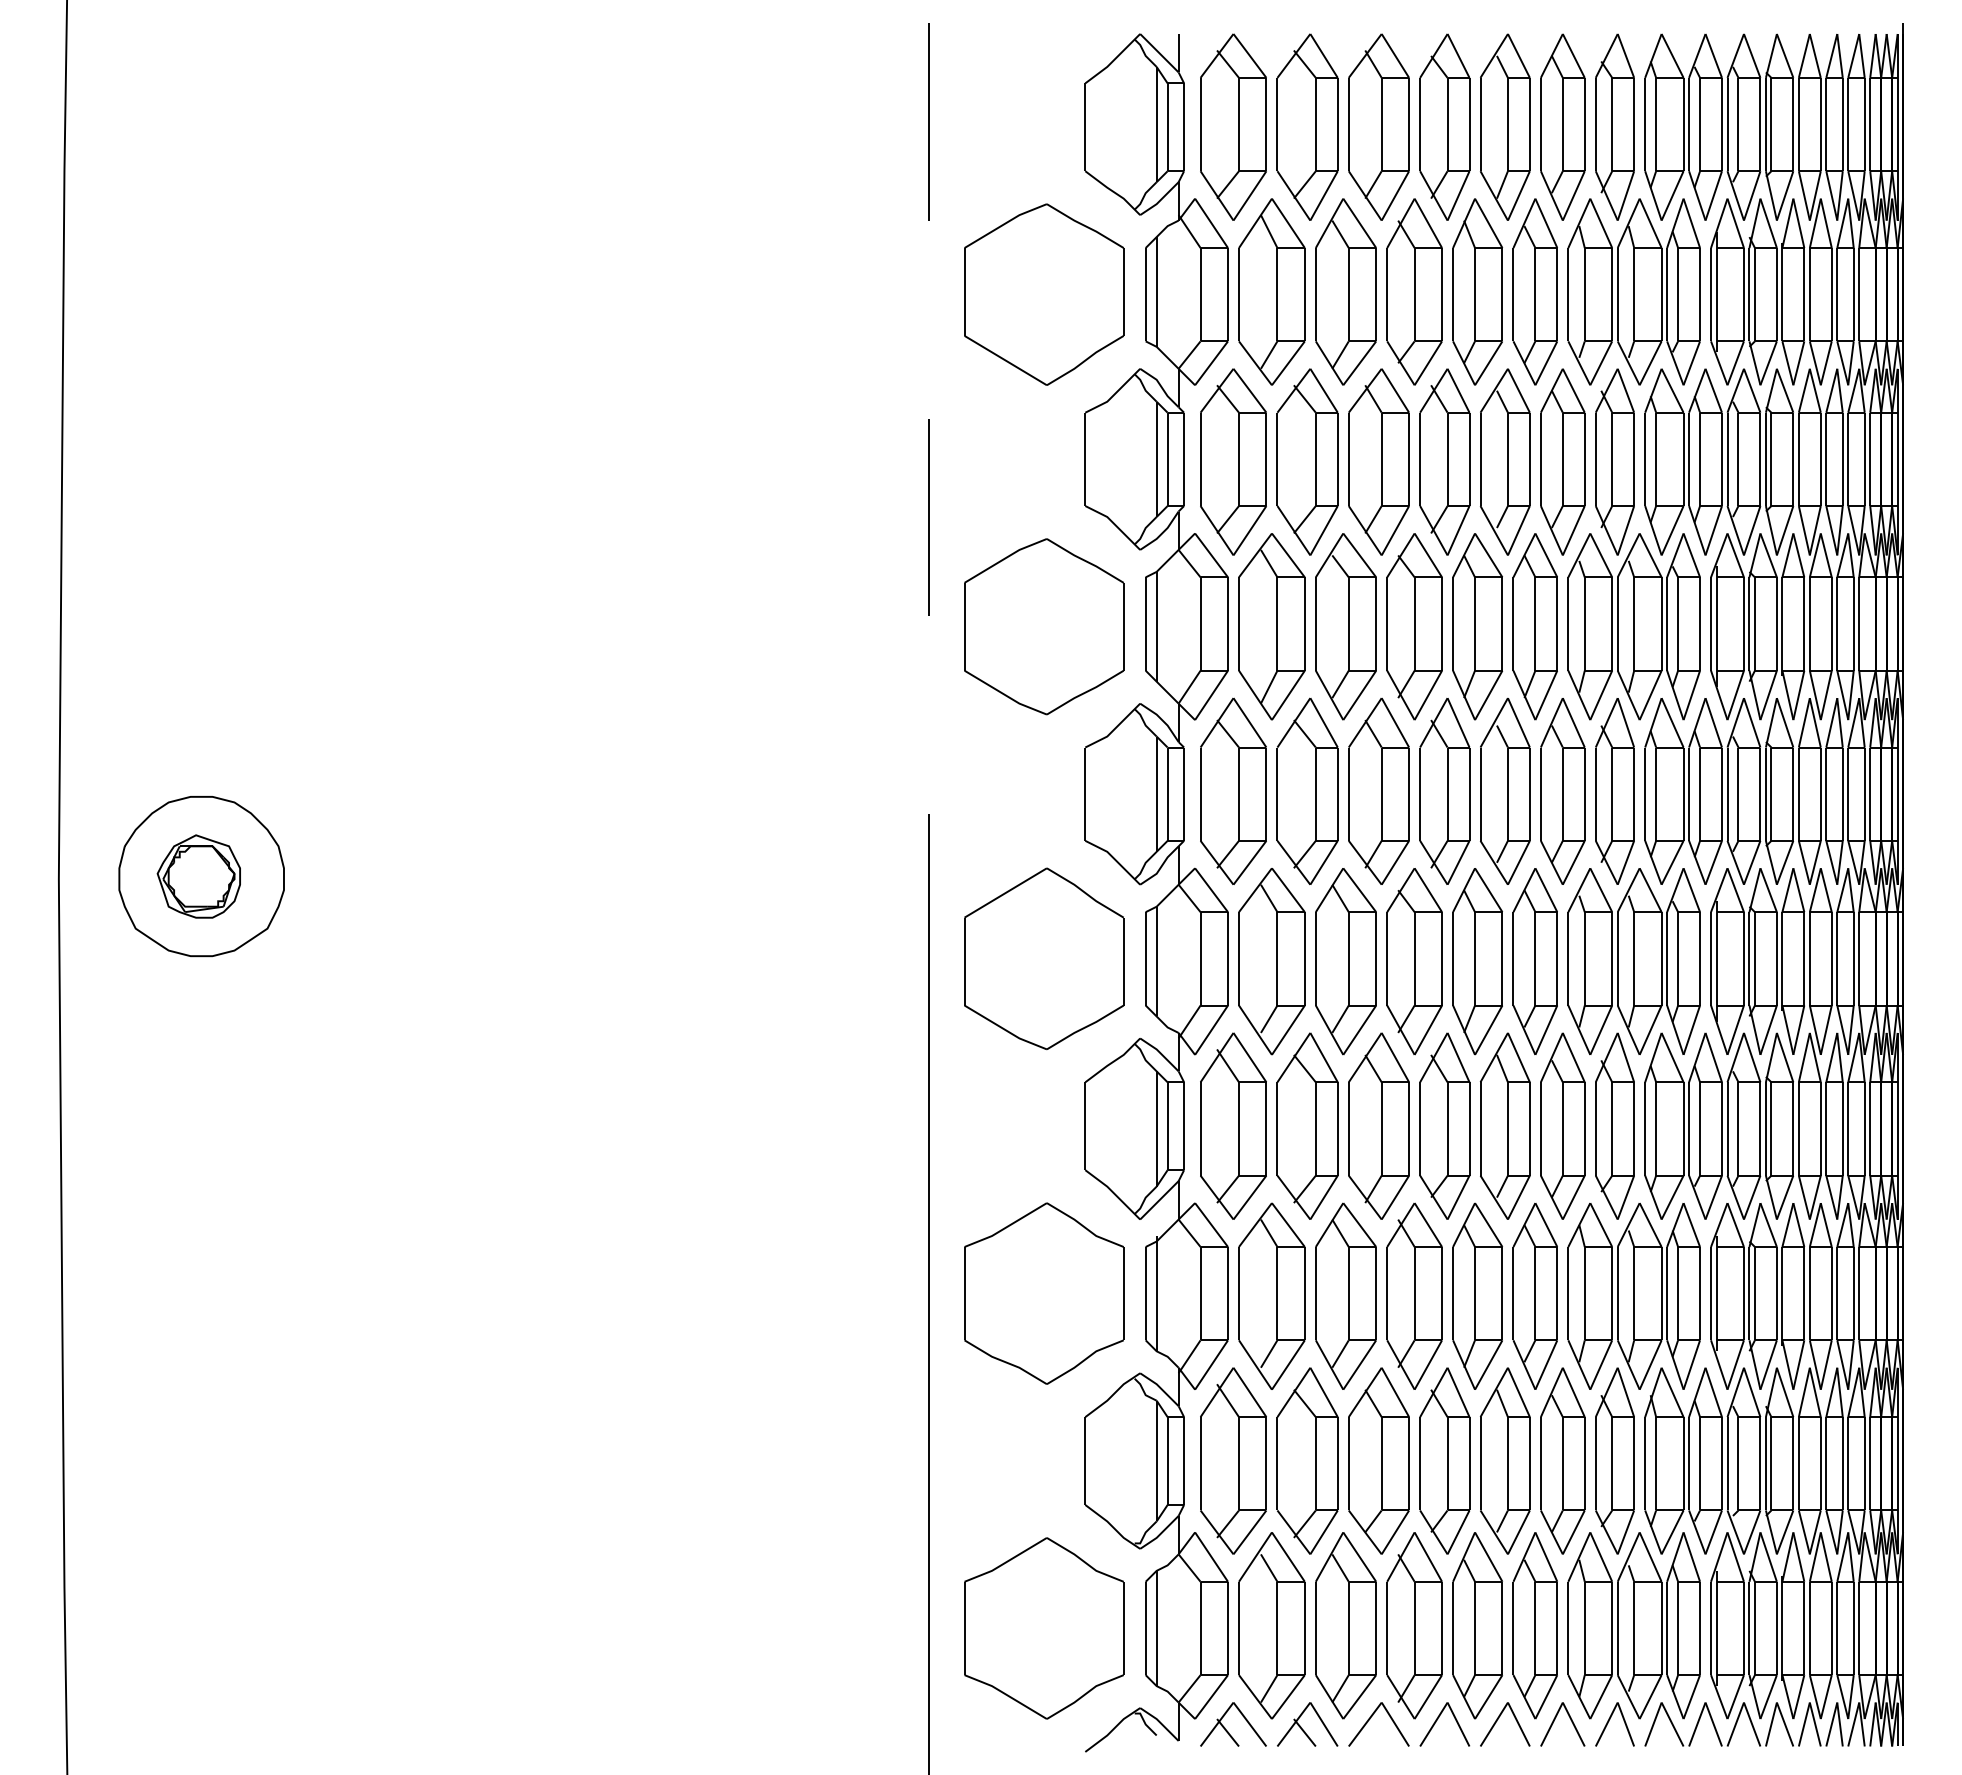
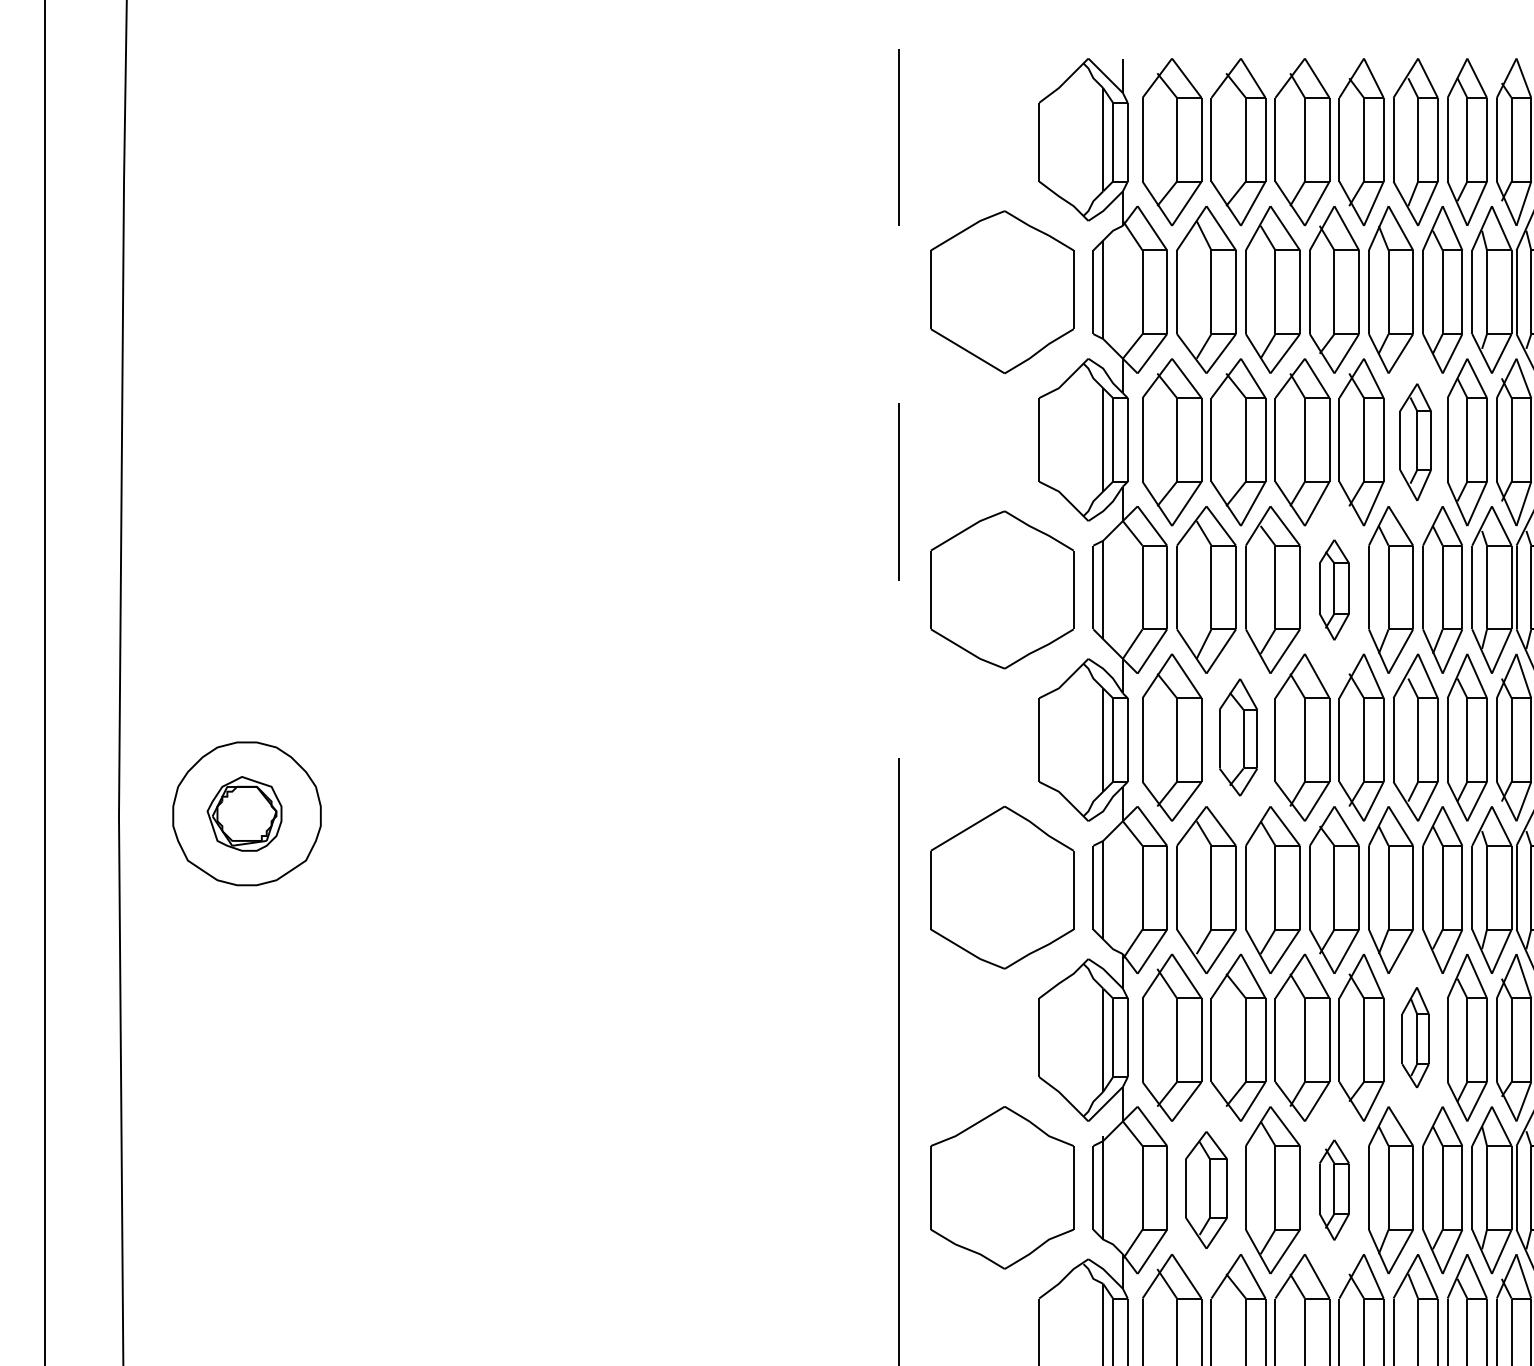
part: (1504, 461) -> (1415, 441), size x0.7
part: (1414, 626) -> (1334, 589), size x0.6
part: (1307, 790) -> (1238, 736), size x0.7
part: (1504, 1125) -> (1415, 1037), size x0.6
part: (1271, 1295) -> (1206, 1189), size x0.7
part: (1414, 1295) -> (1334, 1189), size x0.6

